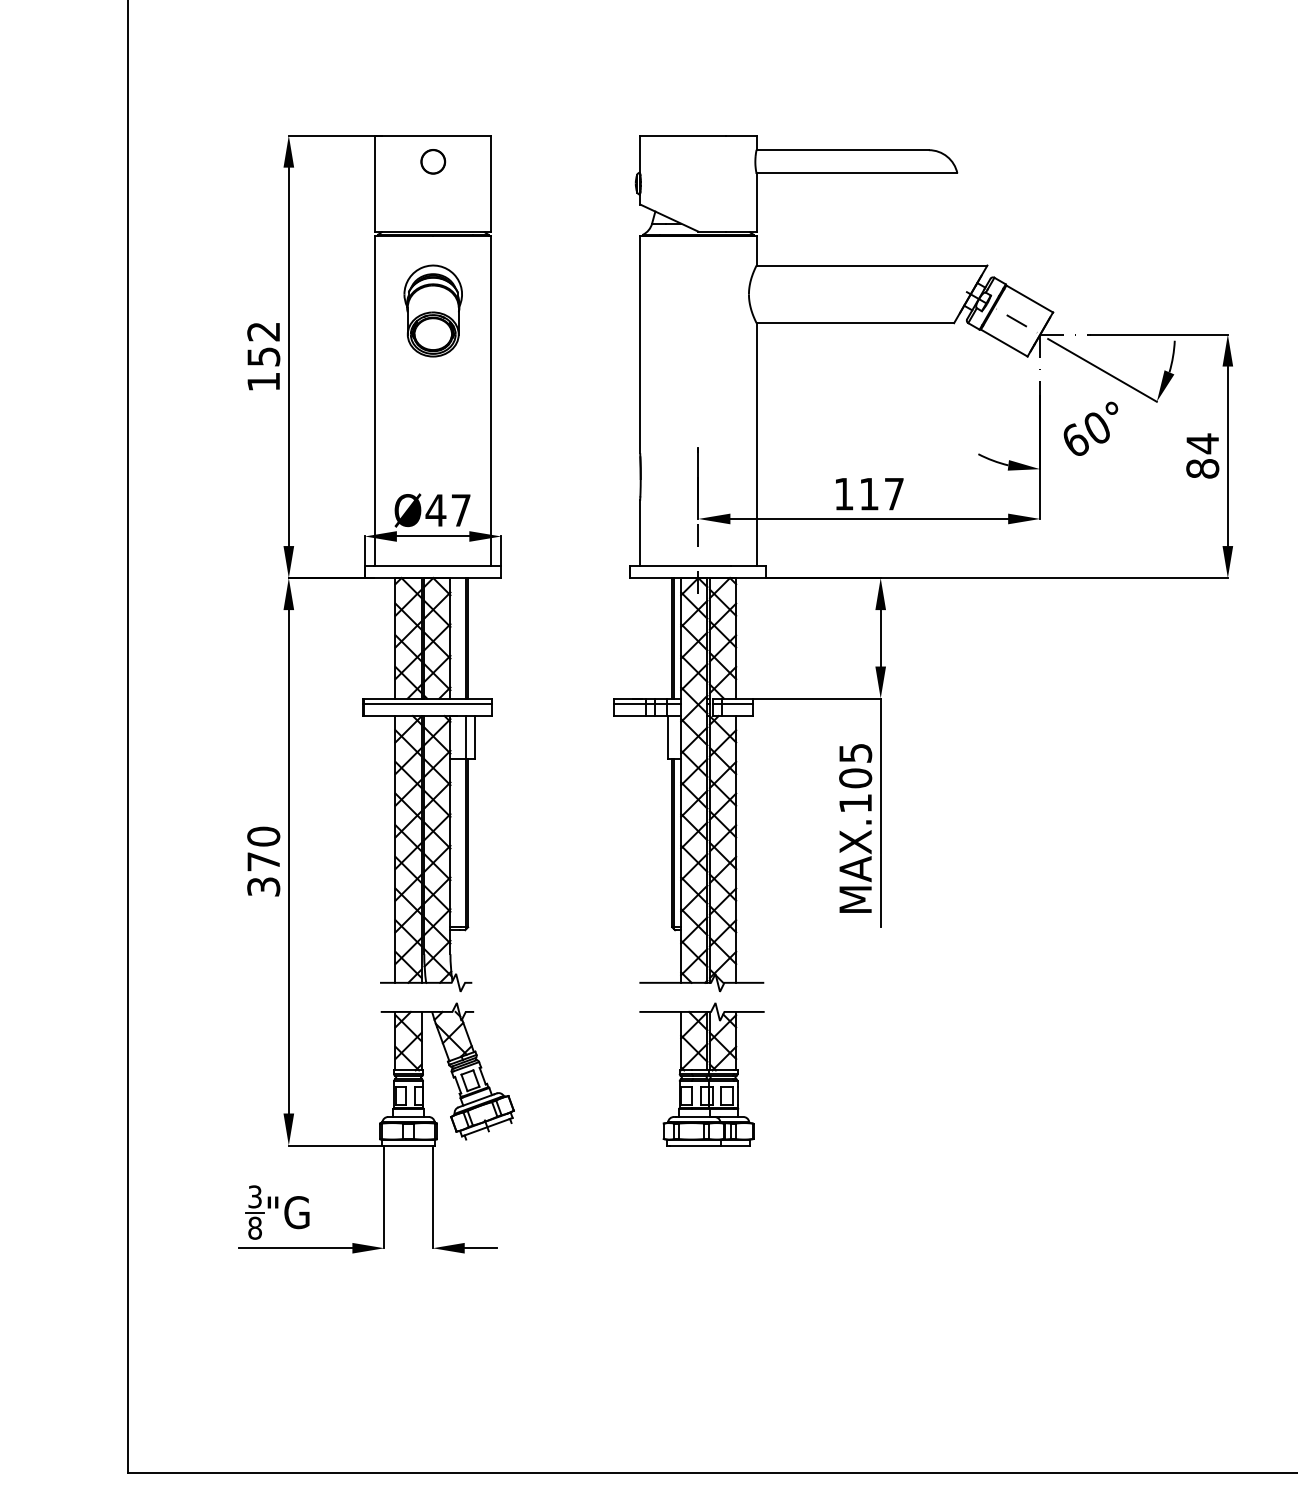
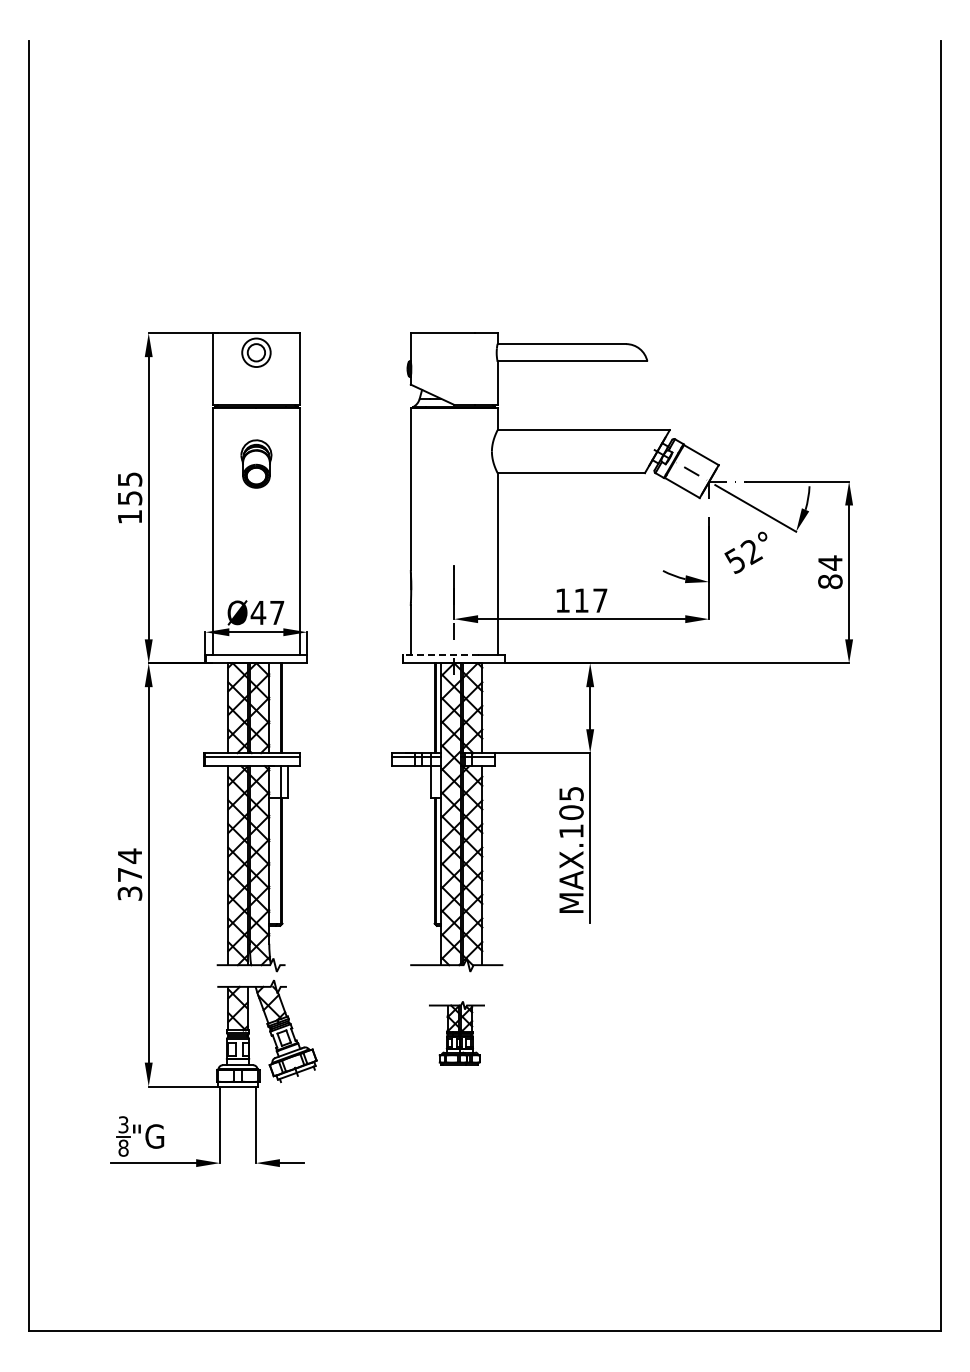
circle: (433, 161) -> (256, 352), size x1.6
part: (433, 310) -> (256, 463), size x0.7
text: (263, 331) -> (129, 479), 152 -> 155
text: (1086, 434) -> (743, 556), 60° -> 52°
line: (681, 566) -> (441, 654), solid -> dashed
text: (263, 835) -> (129, 855), 370 -> 374
part: (701, 1074) -> (456, 1033), size x0.6

